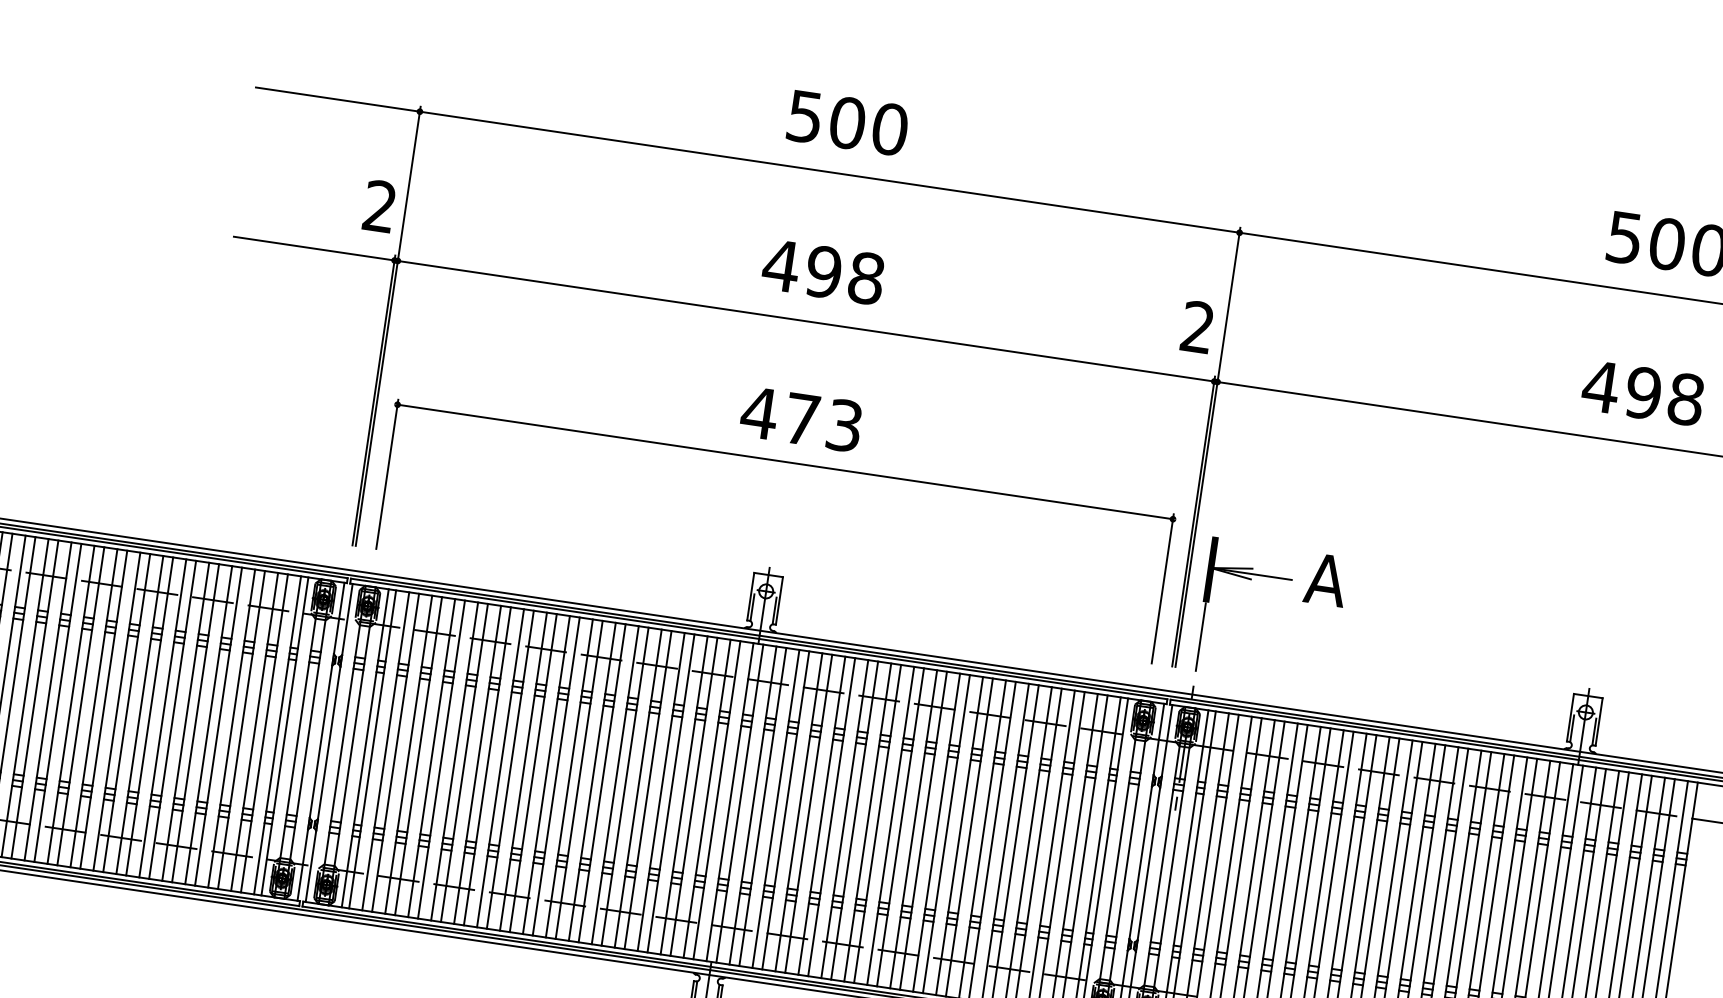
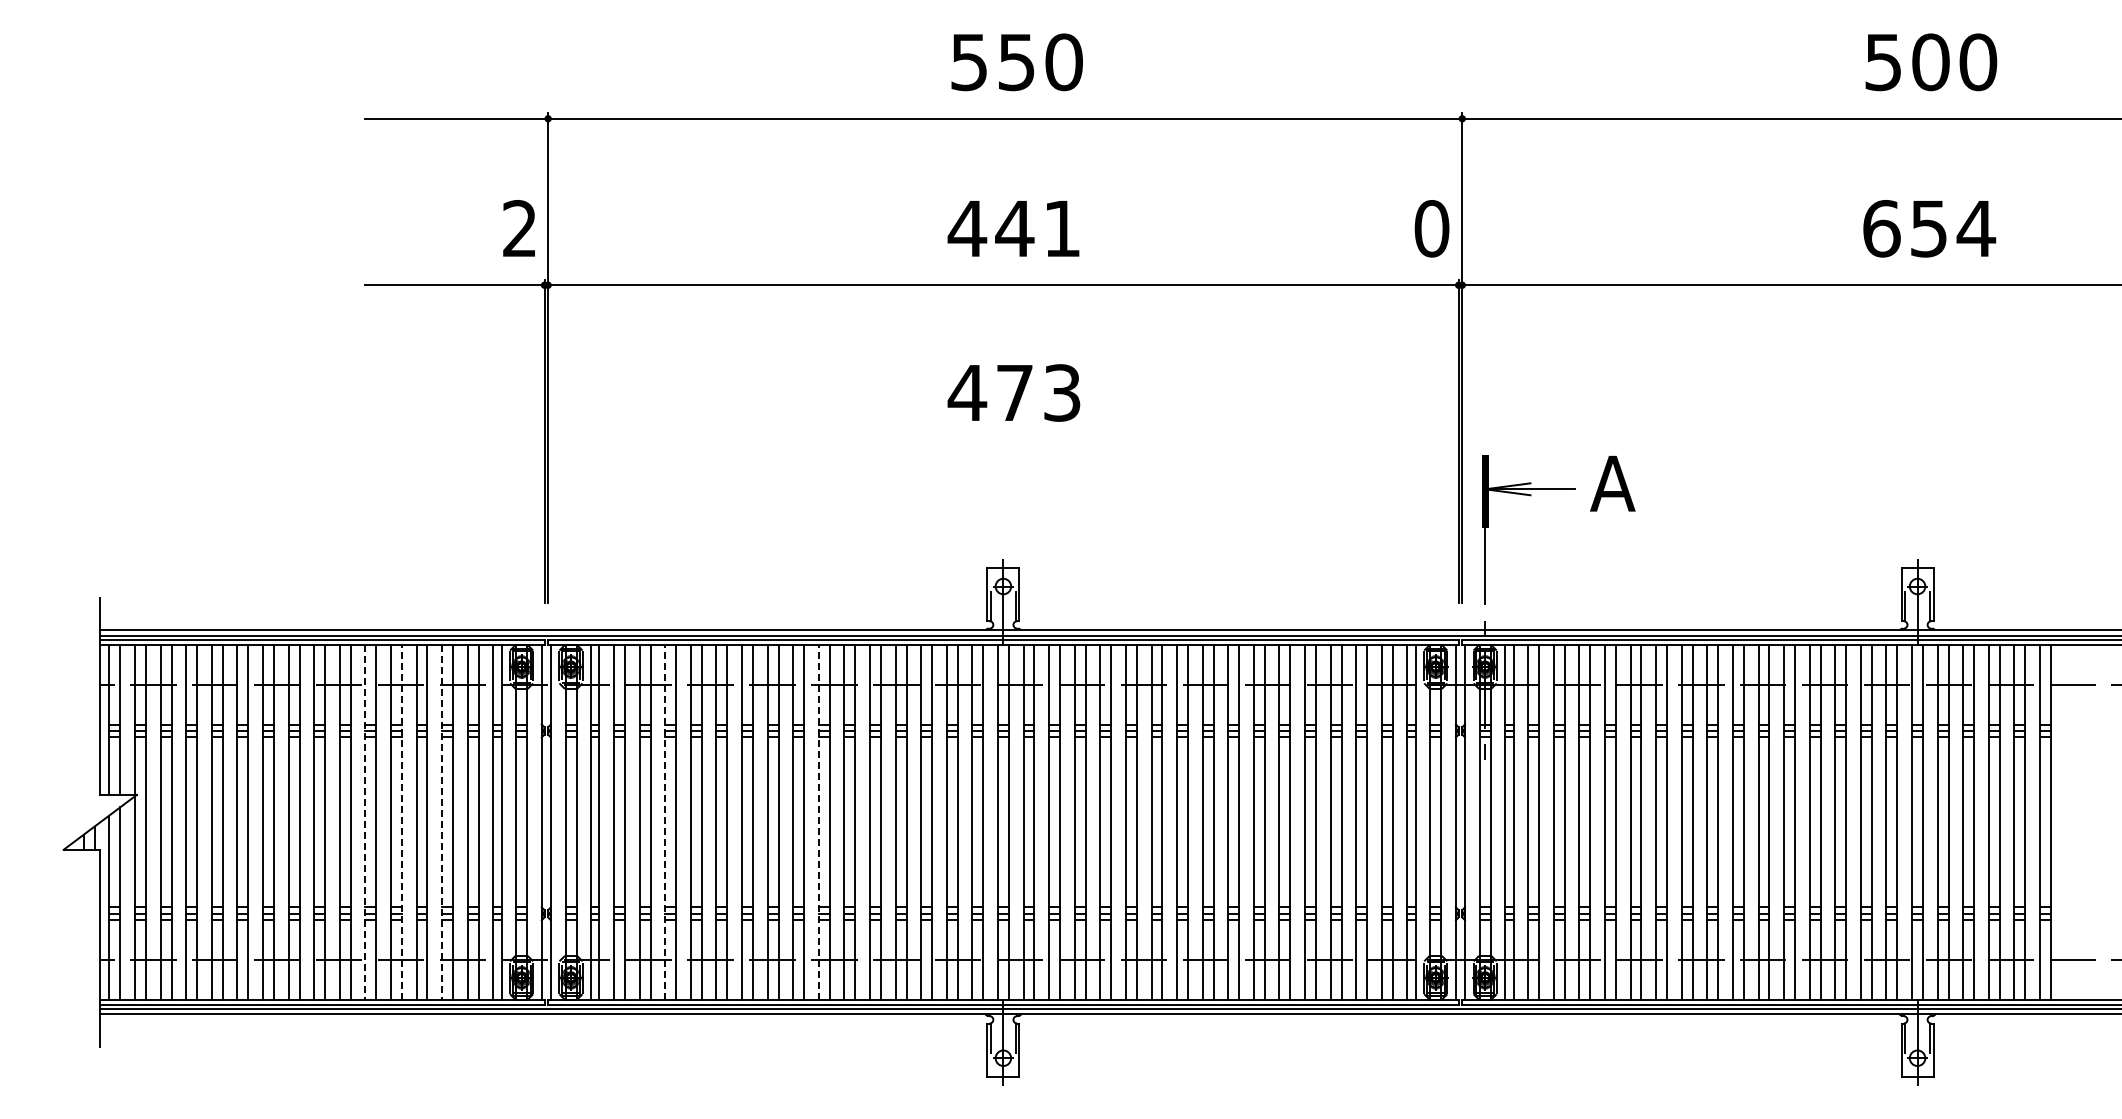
text: (847, 123) -> (1016, 62), 500 -> 550
text: (844, 274) -> (1037, 228), 498 -> 441
text: (1197, 327) -> (1431, 228), 2 -> 0
text: (1643, 392) -> (1928, 228), 498 -> 654
part: (785, 462) -> (1003, 442), removed
line: (162, 718) -> (365, 822), solid -> dashed
line: (195, 722) -> (401, 821), solid -> dashed
line: (231, 728) -> (442, 822), solid -> dashed
line: (432, 757) -> (665, 821), solid -> dashed
line: (569, 777) -> (818, 821), solid -> dashed

